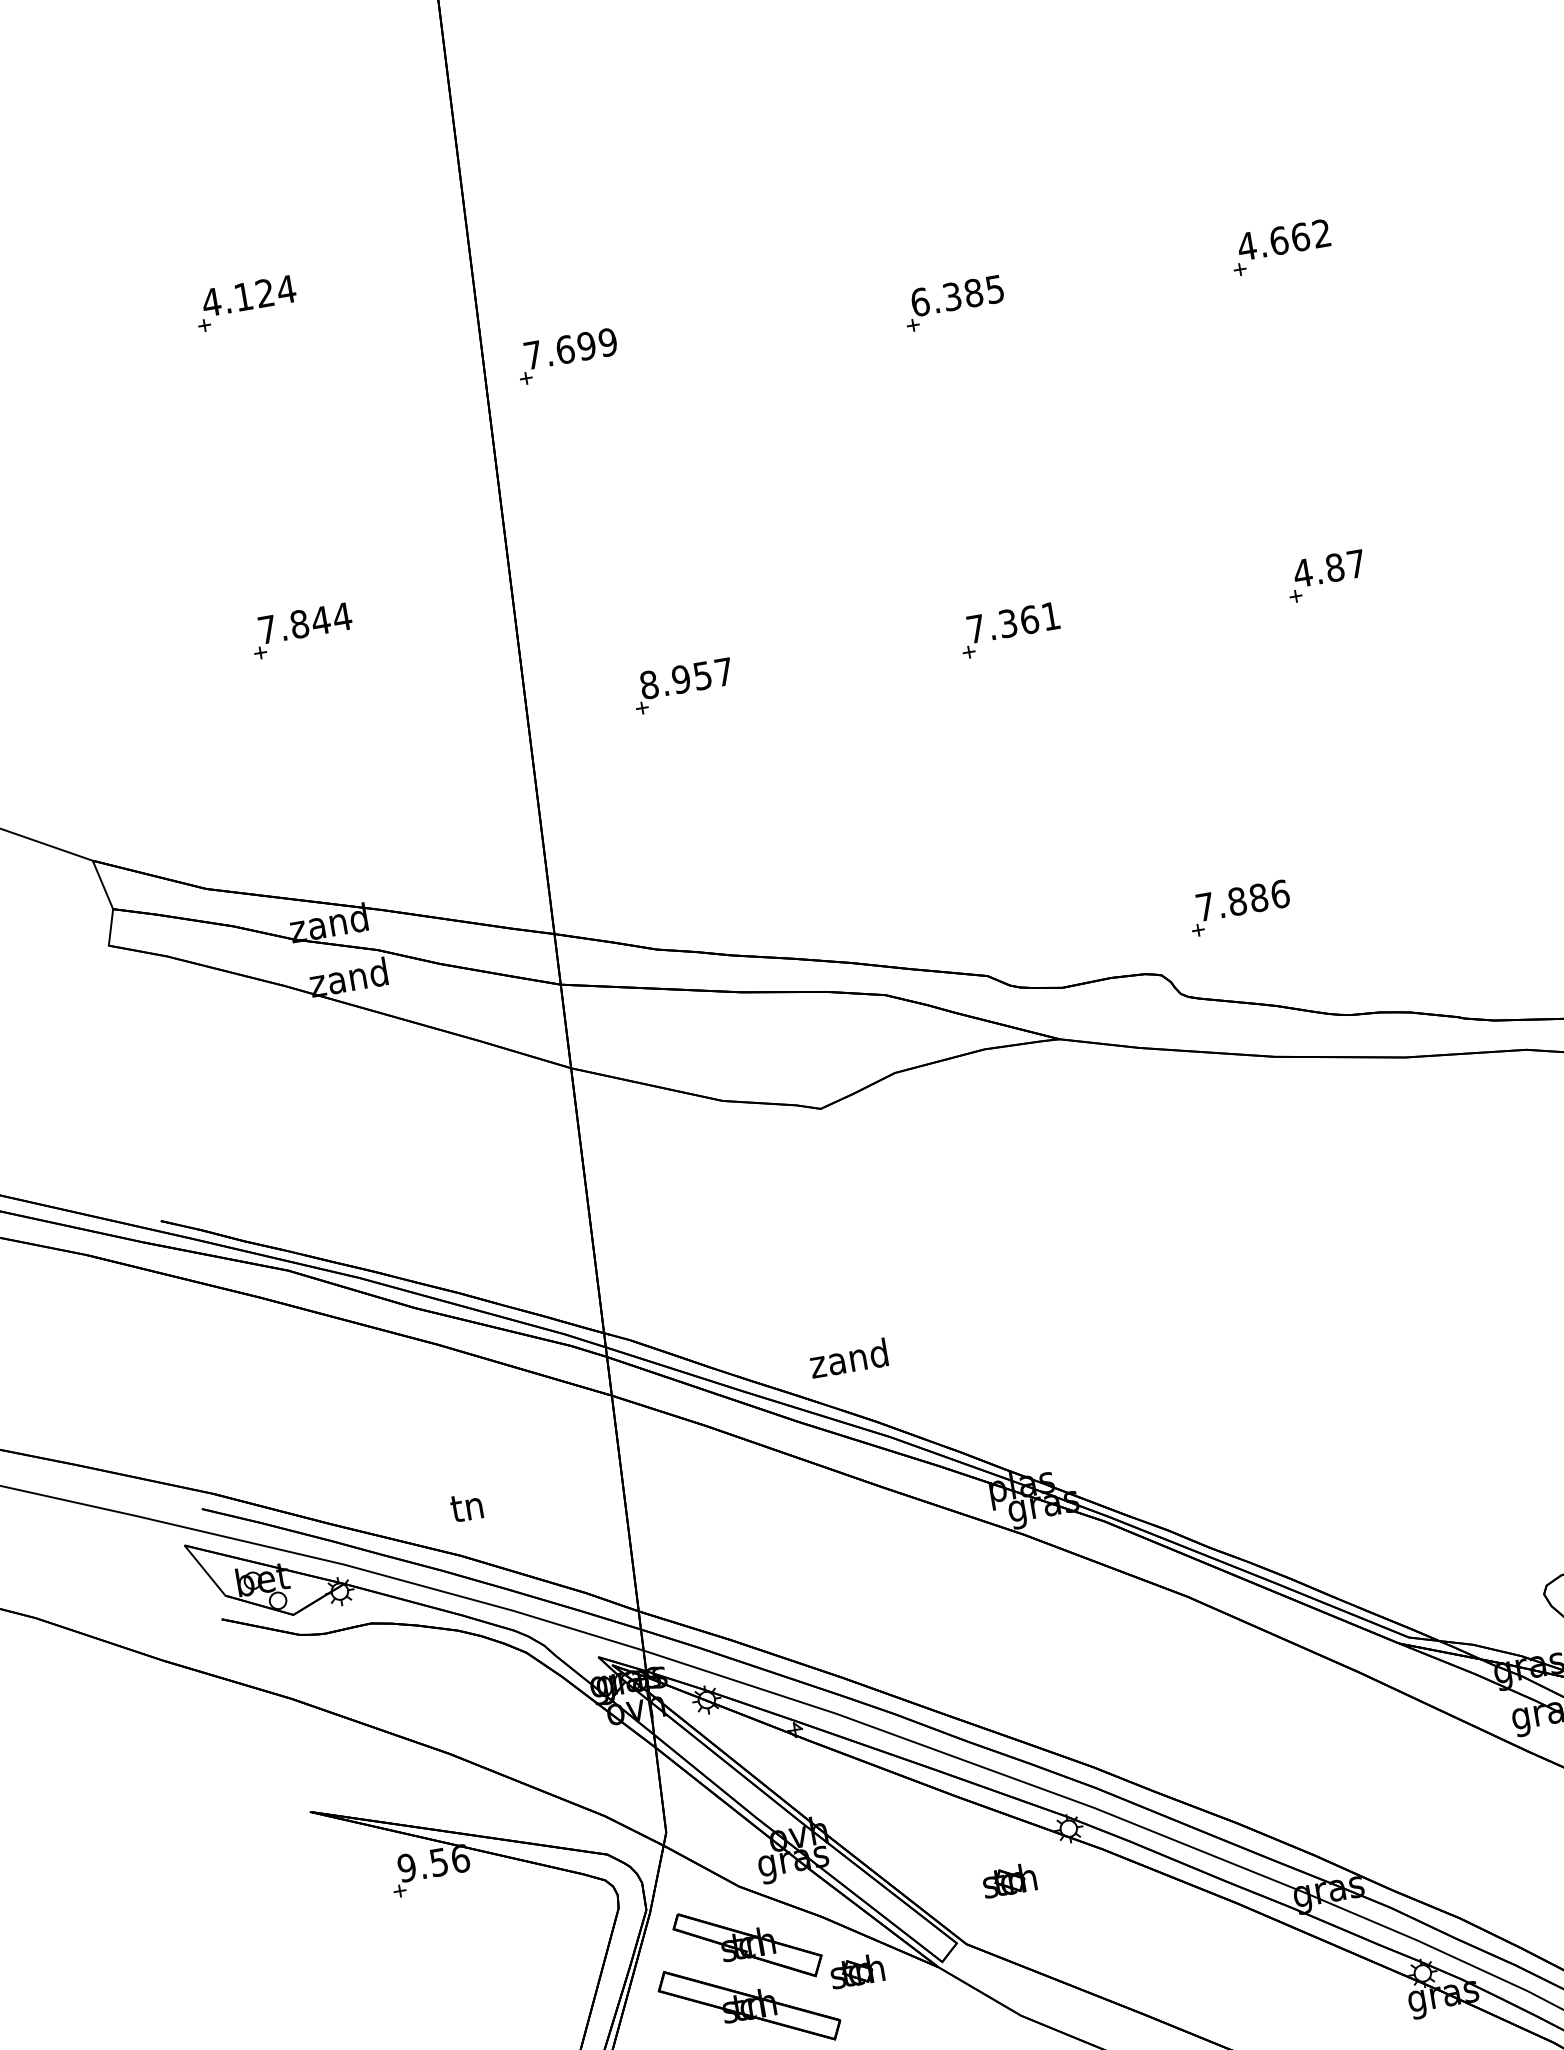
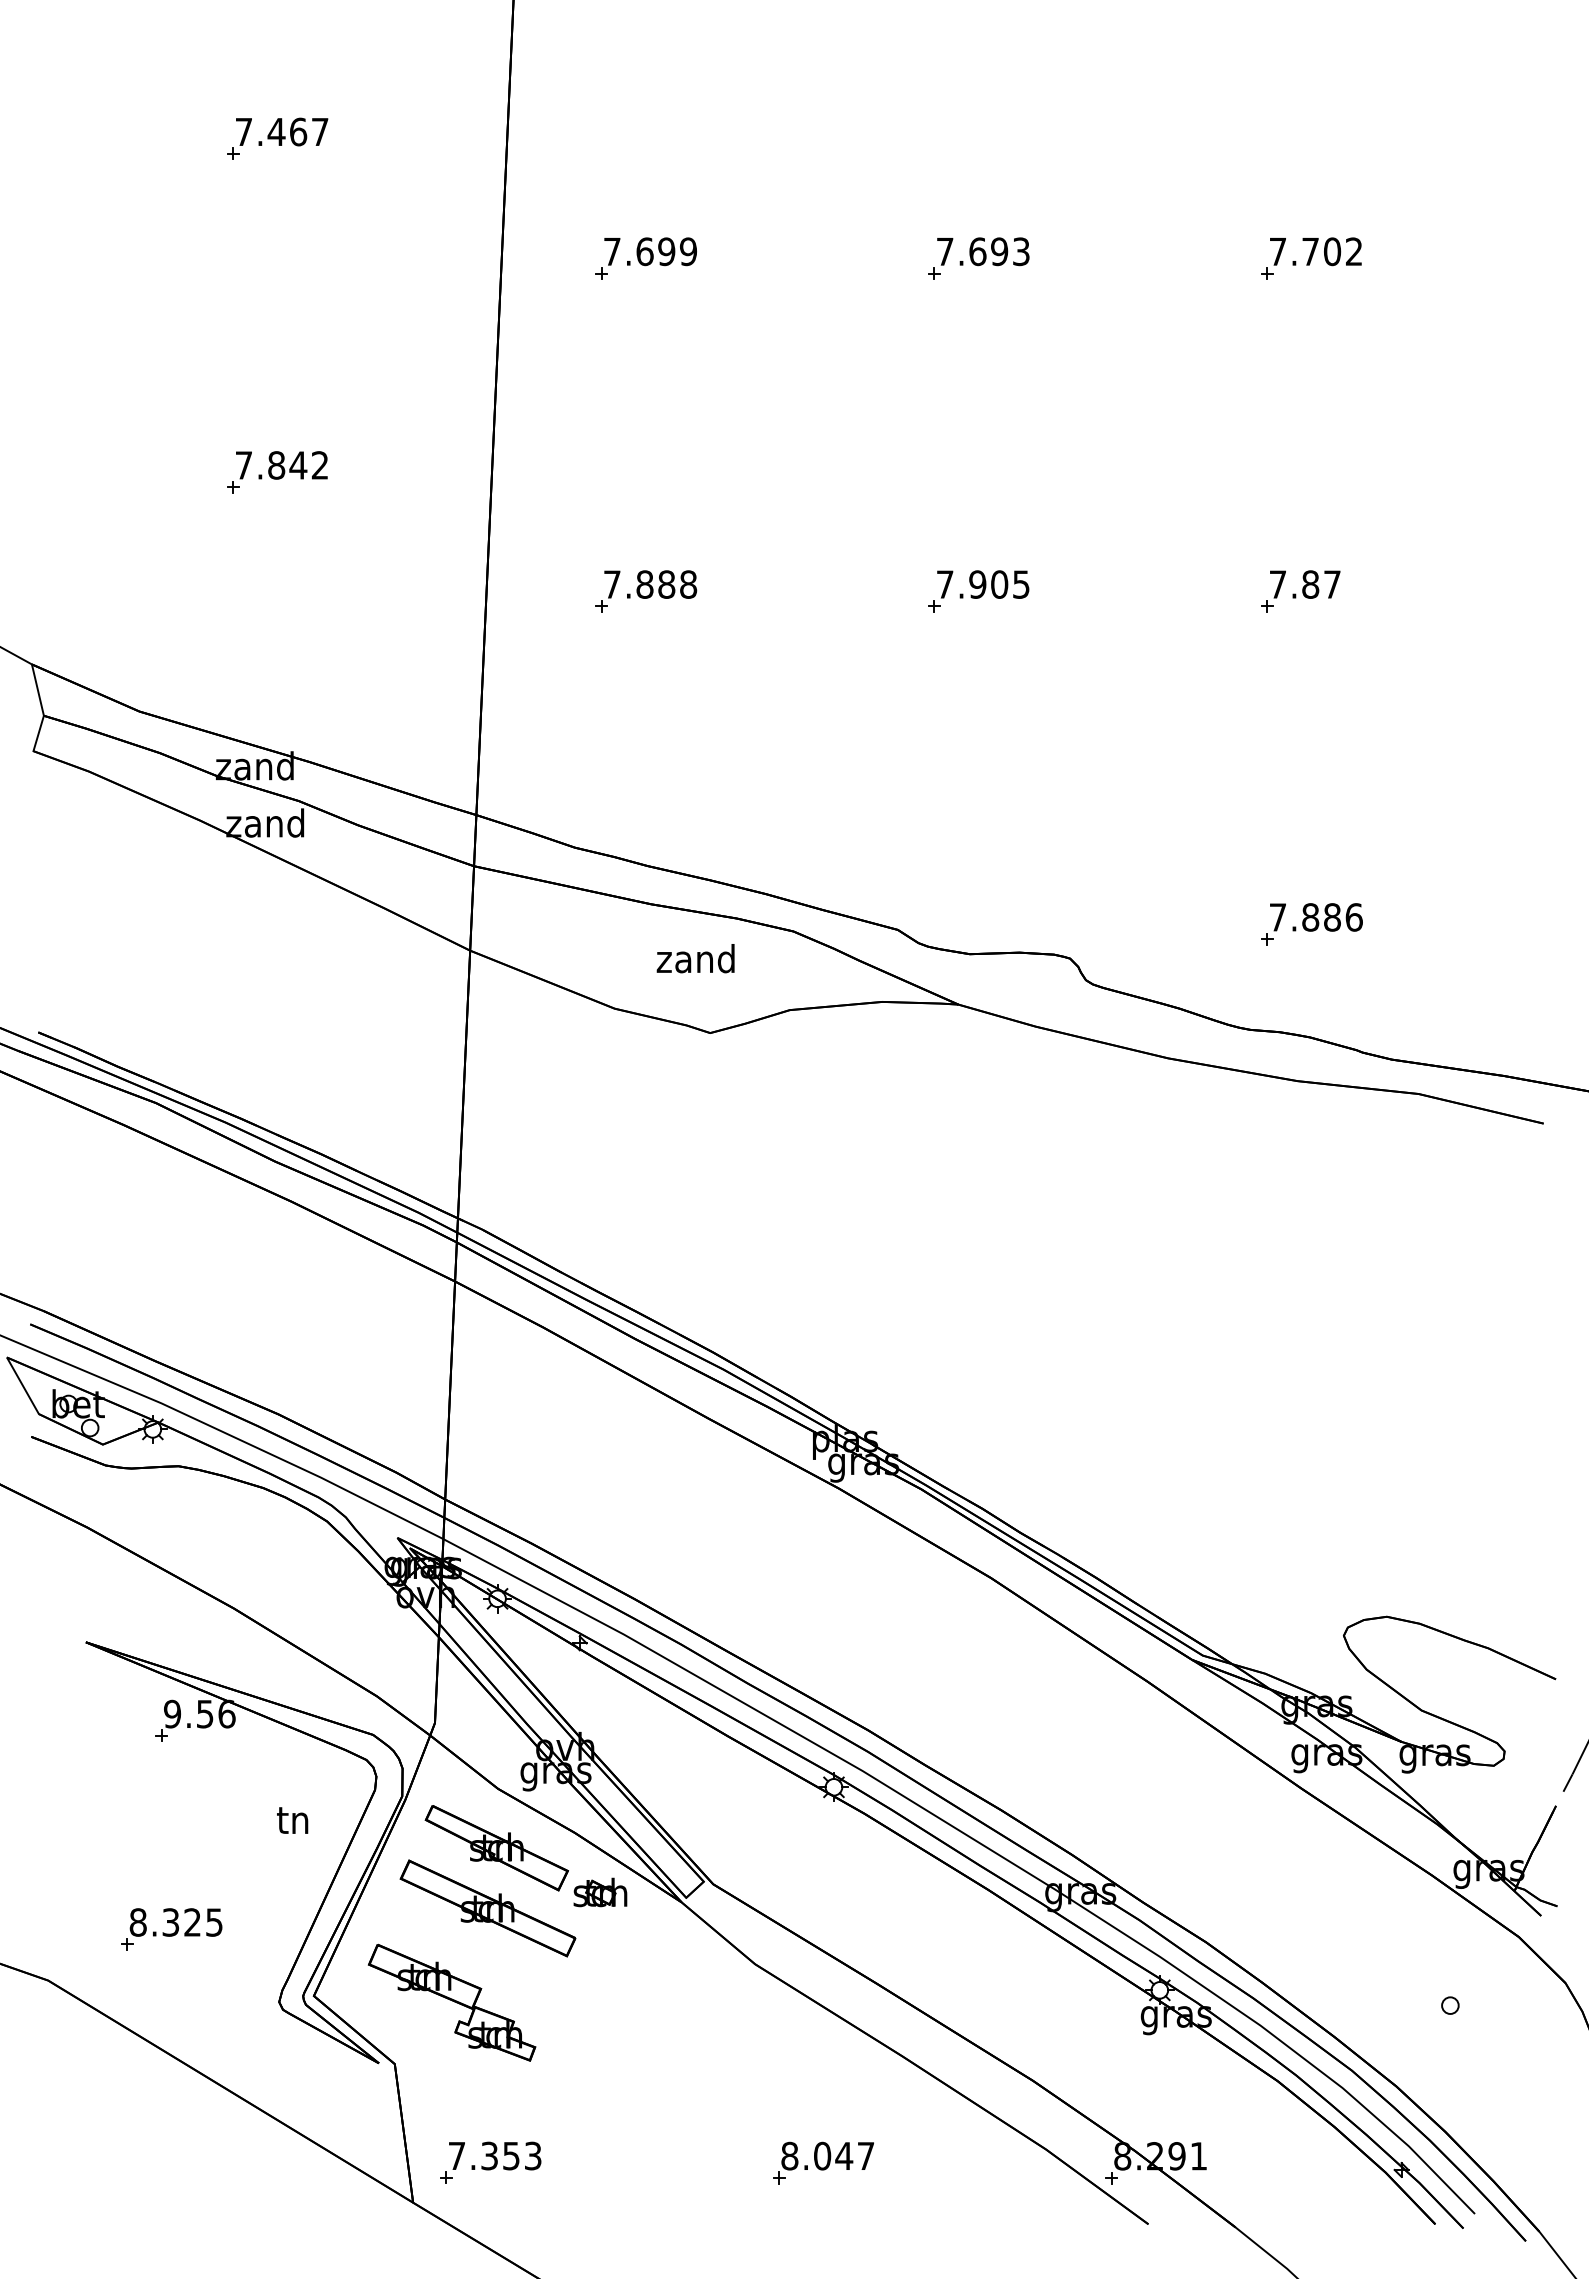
text: (1273, 241) -> (1304, 251), 4.662 -> 7.702
text: (248, 295) -> (281, 131), 4.124 -> 7.467
text: (956, 295) -> (982, 251), 6.385 -> 7.693
part: (567, 356) -> (645, 258), moved
text: (1302, 573) -> (1277, 584), 4.87 -> 7.87
text: (342, 616) -> (320, 465), 7.844 -> 7.842
text: (1029, 619) -> (999, 584), 7.361 -> 7.905
text: (686, 678) -> (650, 584), 8.957 -> 7.888
part: (1239, 908) -> (1311, 924), moved
text: (848, 1358) -> (695, 958), moved
text: (466, 1507) -> (292, 1820), moved
part: (1009, 1880) -> (766, 1828), removed

